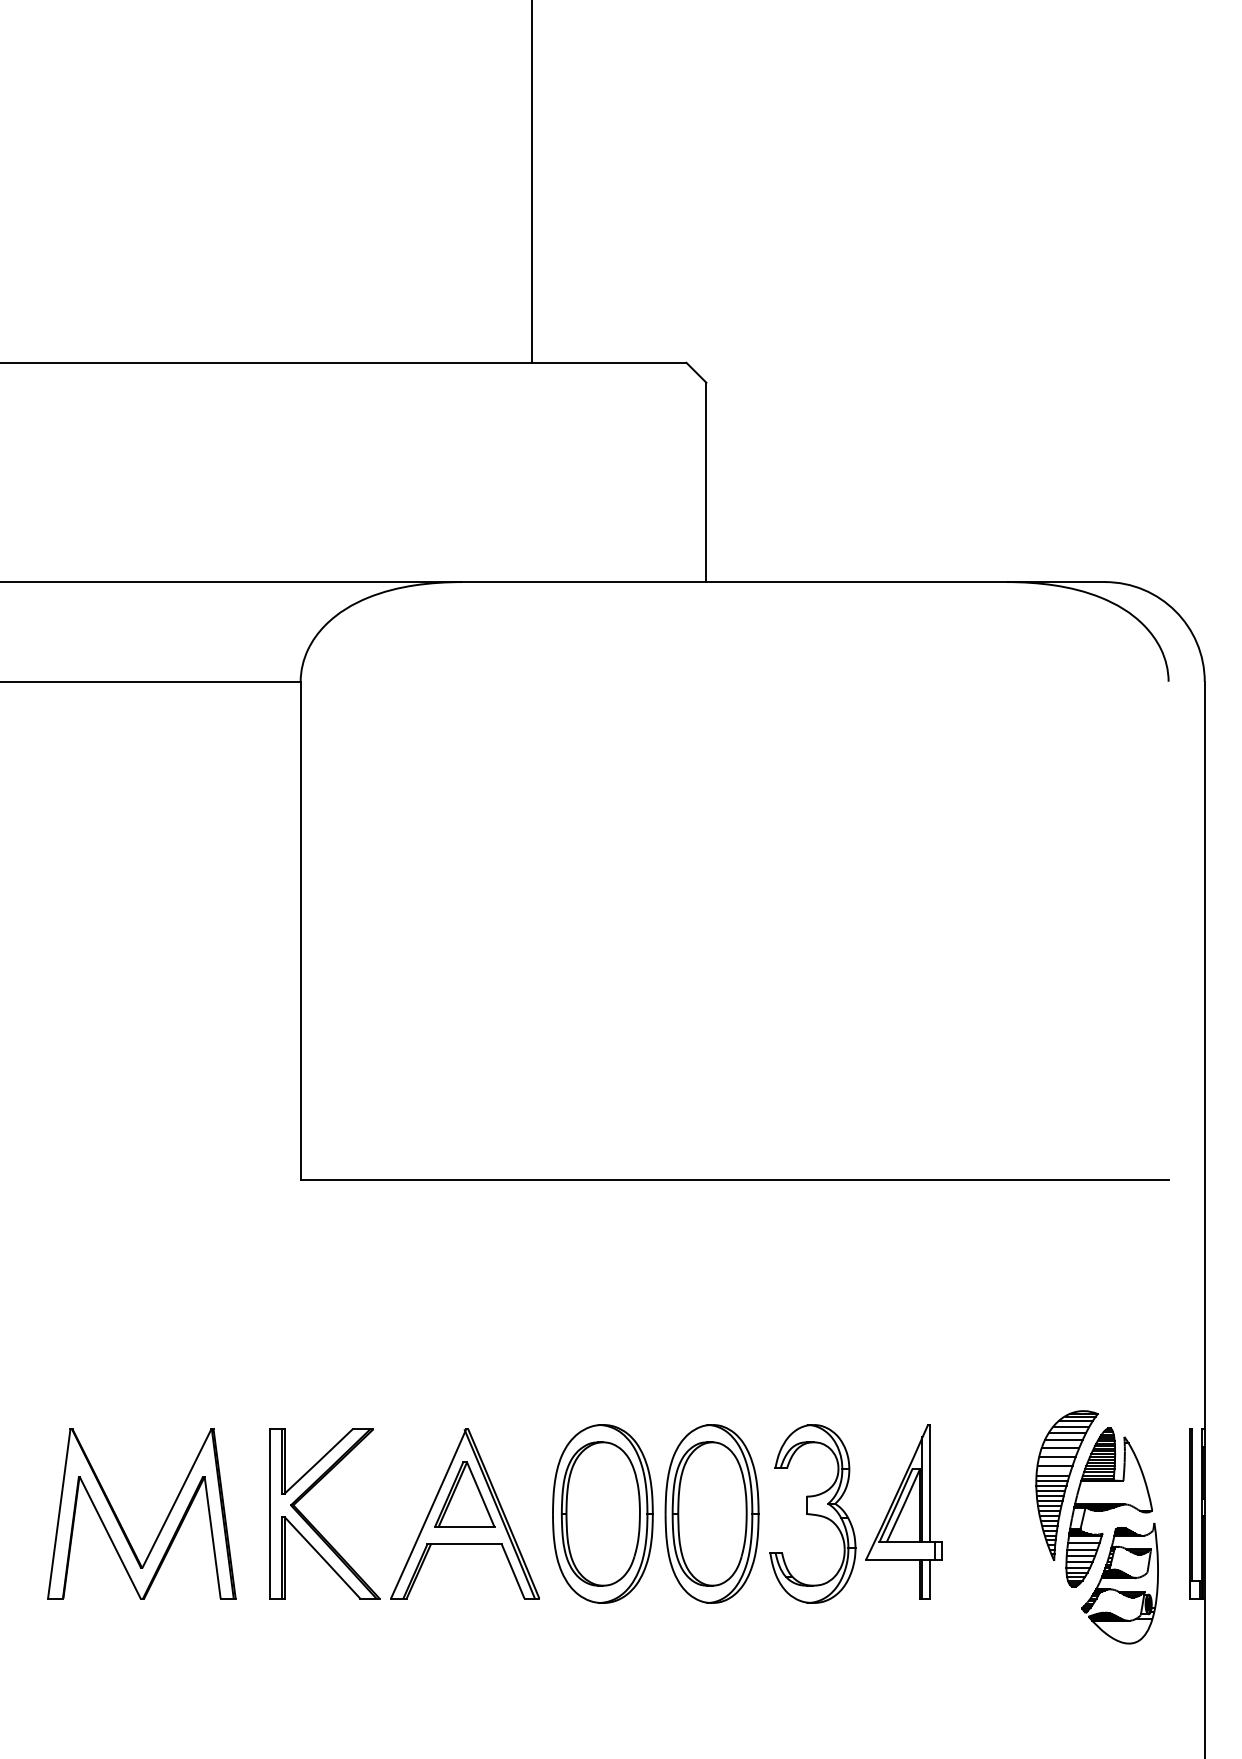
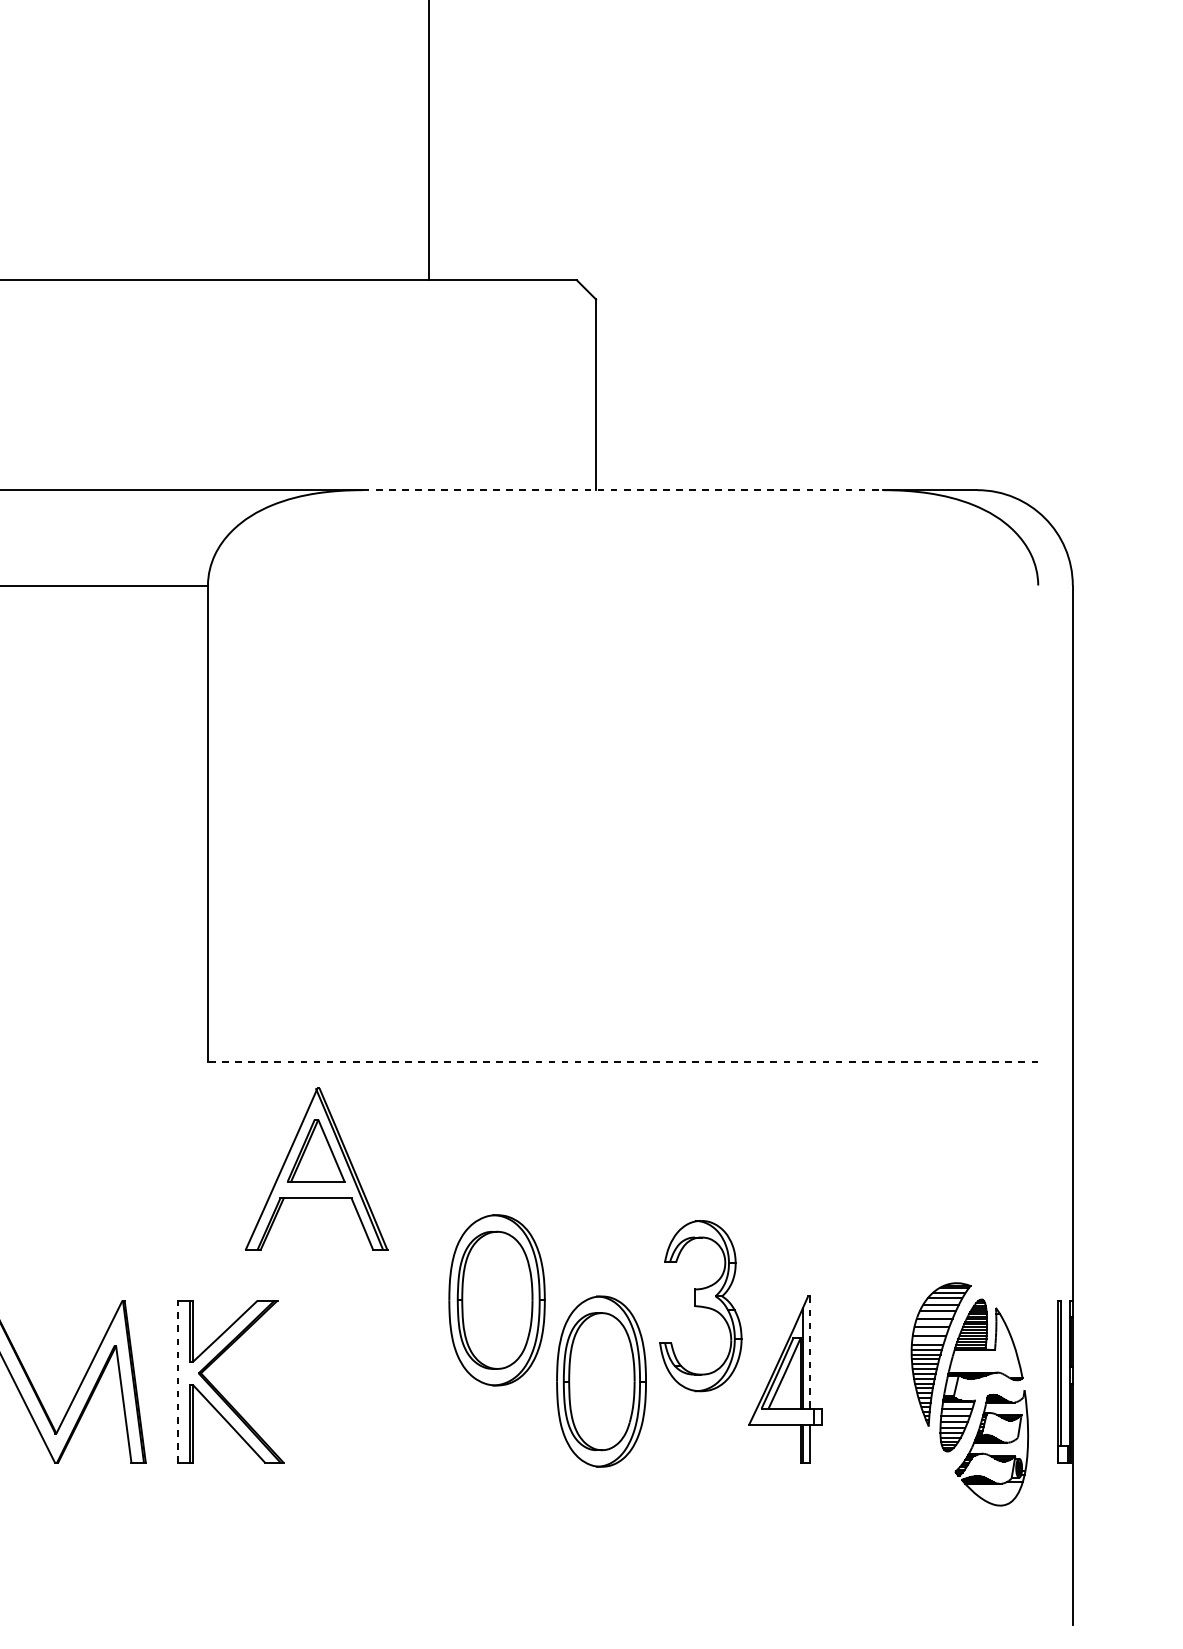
line: (735, 582) -> (623, 490), solid -> dashed
line: (734, 1180) -> (622, 1062), solid -> dashed
line: (930, 1483) -> (810, 1352), solid -> dashed
part: (464, 1513) -> (315, 1168), moved
part: (602, 1513) -> (496, 1299), moved
part: (812, 1513) -> (700, 1305), moved
line: (269, 1514) -> (178, 1382), solid -> dashed

